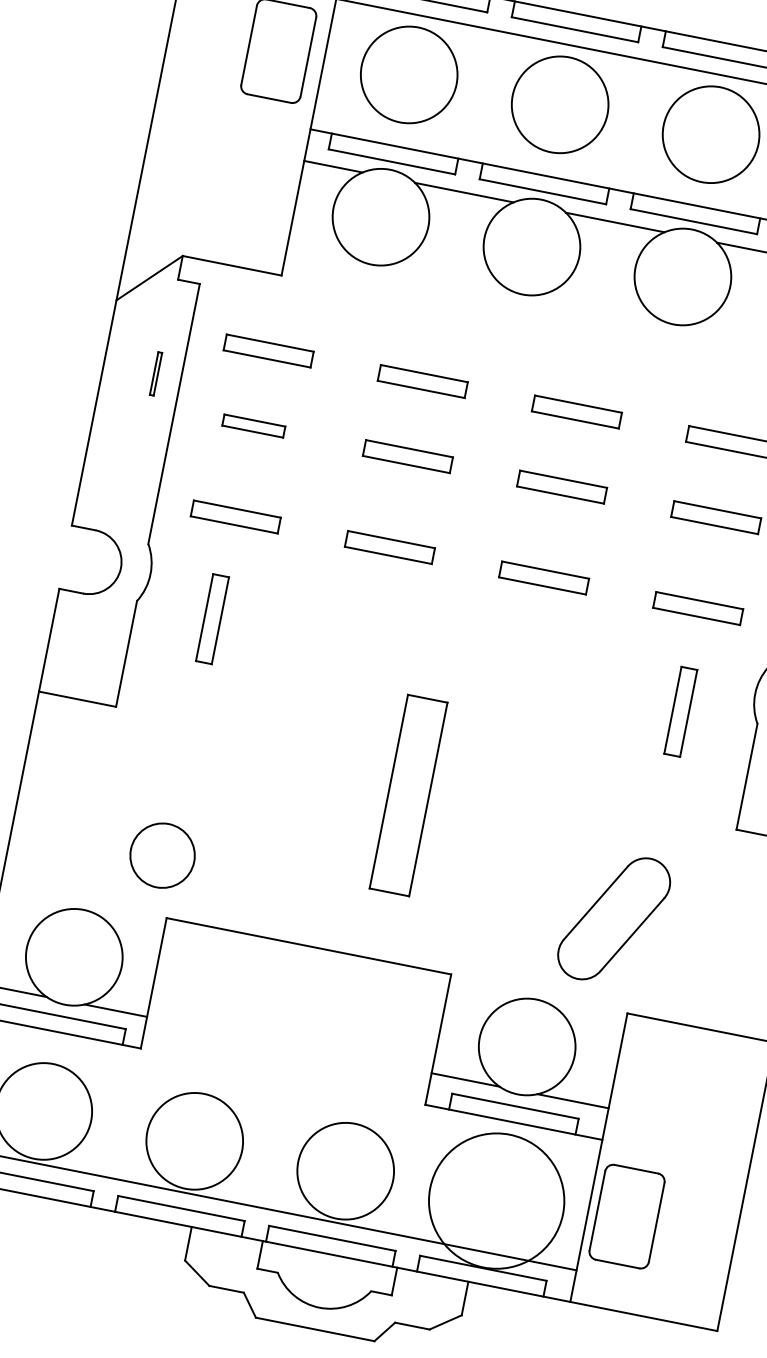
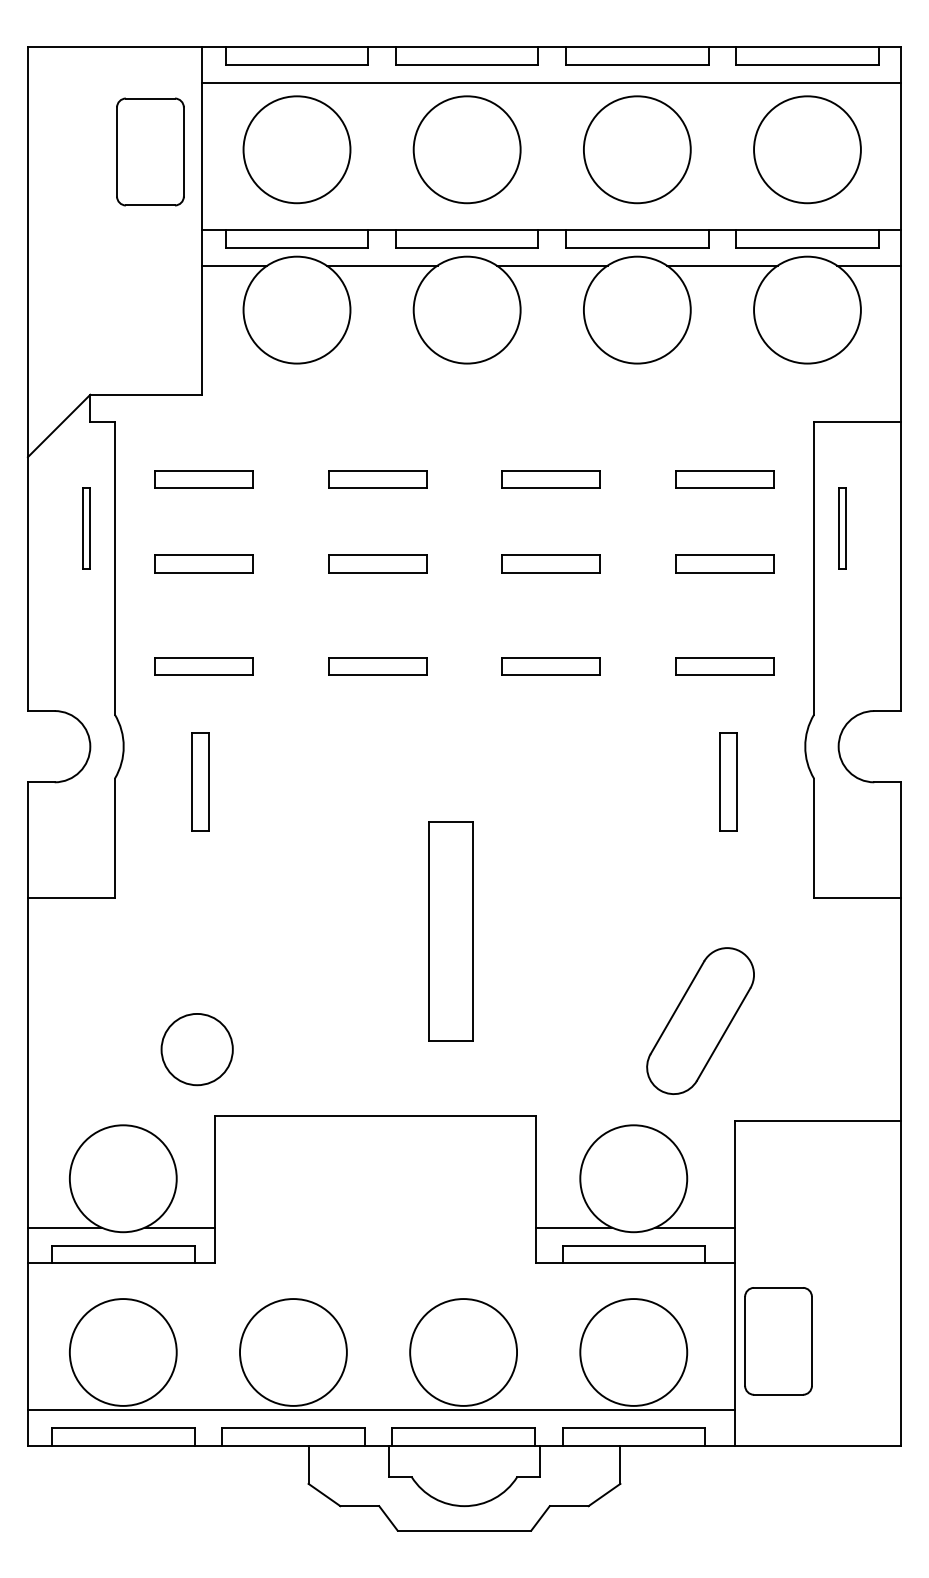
part: (155, 373) -> (86, 528), size x1.67
part: (253, 425) -> (203, 563), size x1.43
circle: (496, 1201) -> (633, 1352), size x0.71

